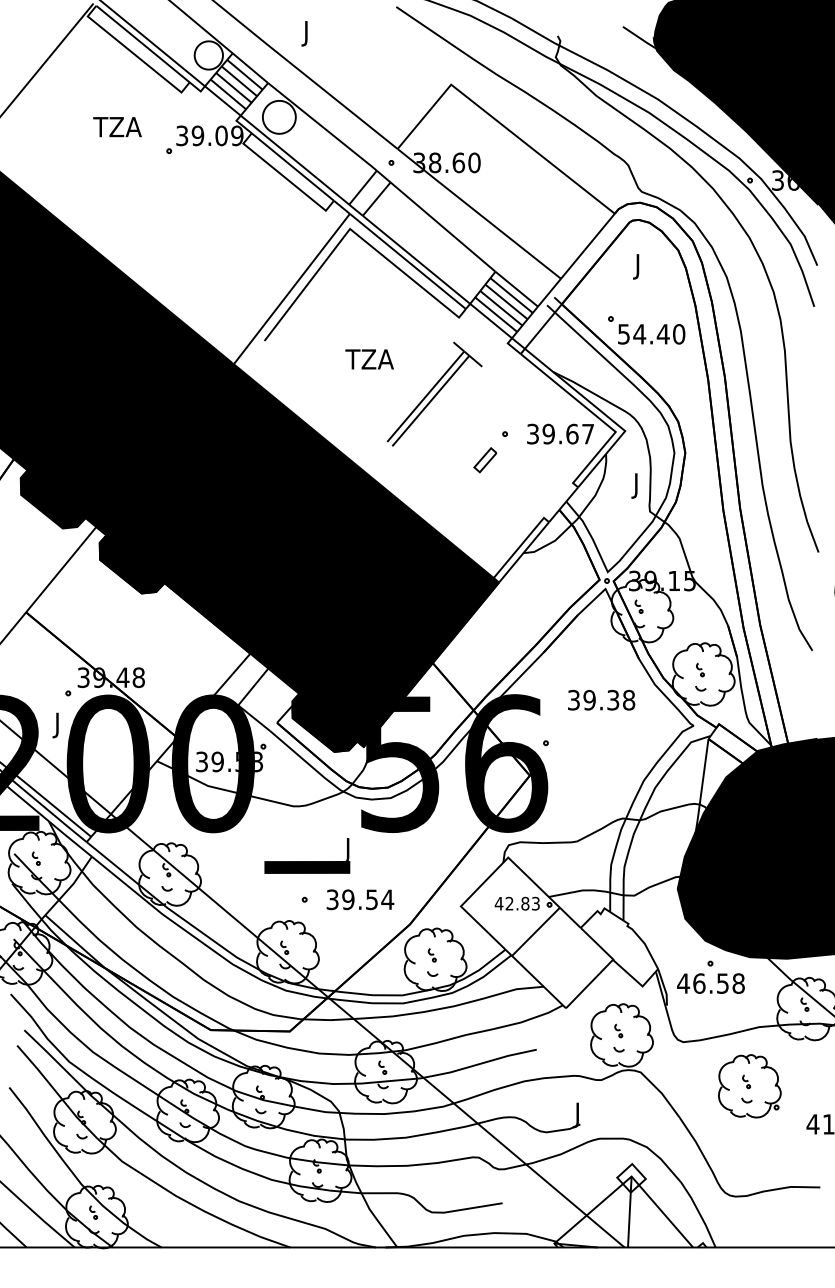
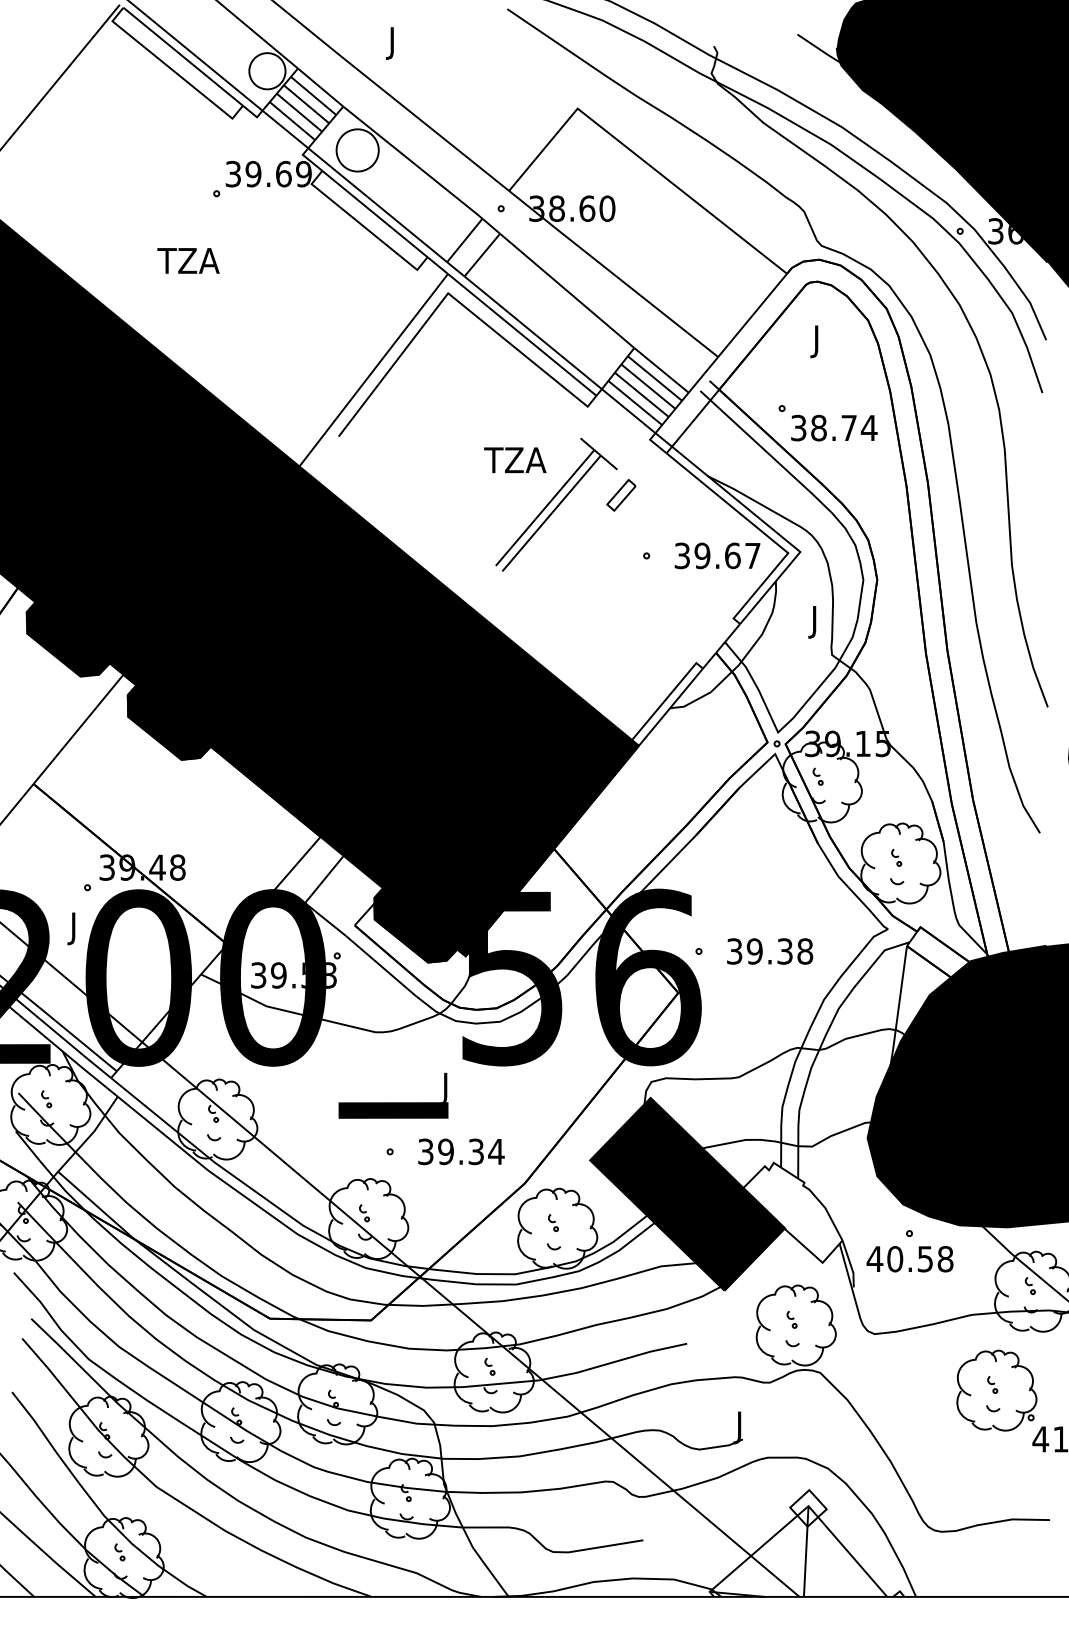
text: (117, 126) -> (188, 260), moved
text: (221, 135) -> (283, 173), 39.09 -> 39.69
text: (651, 333) -> (834, 427), 54.40 -> 38.74
text: (369, 359) -> (515, 460), moved
part: (485, 459) -> (621, 494), moved
text: (601, 700) -> (770, 951), moved
text: (372, 899) -> (476, 1151), 39.54 -> 39.34
fill: (537, 932) -> (687, 1193), added
text: (699, 983) -> (895, 1259), 46.58 -> 40.58
part: (749, 1086) -> (996, 1390), moved

